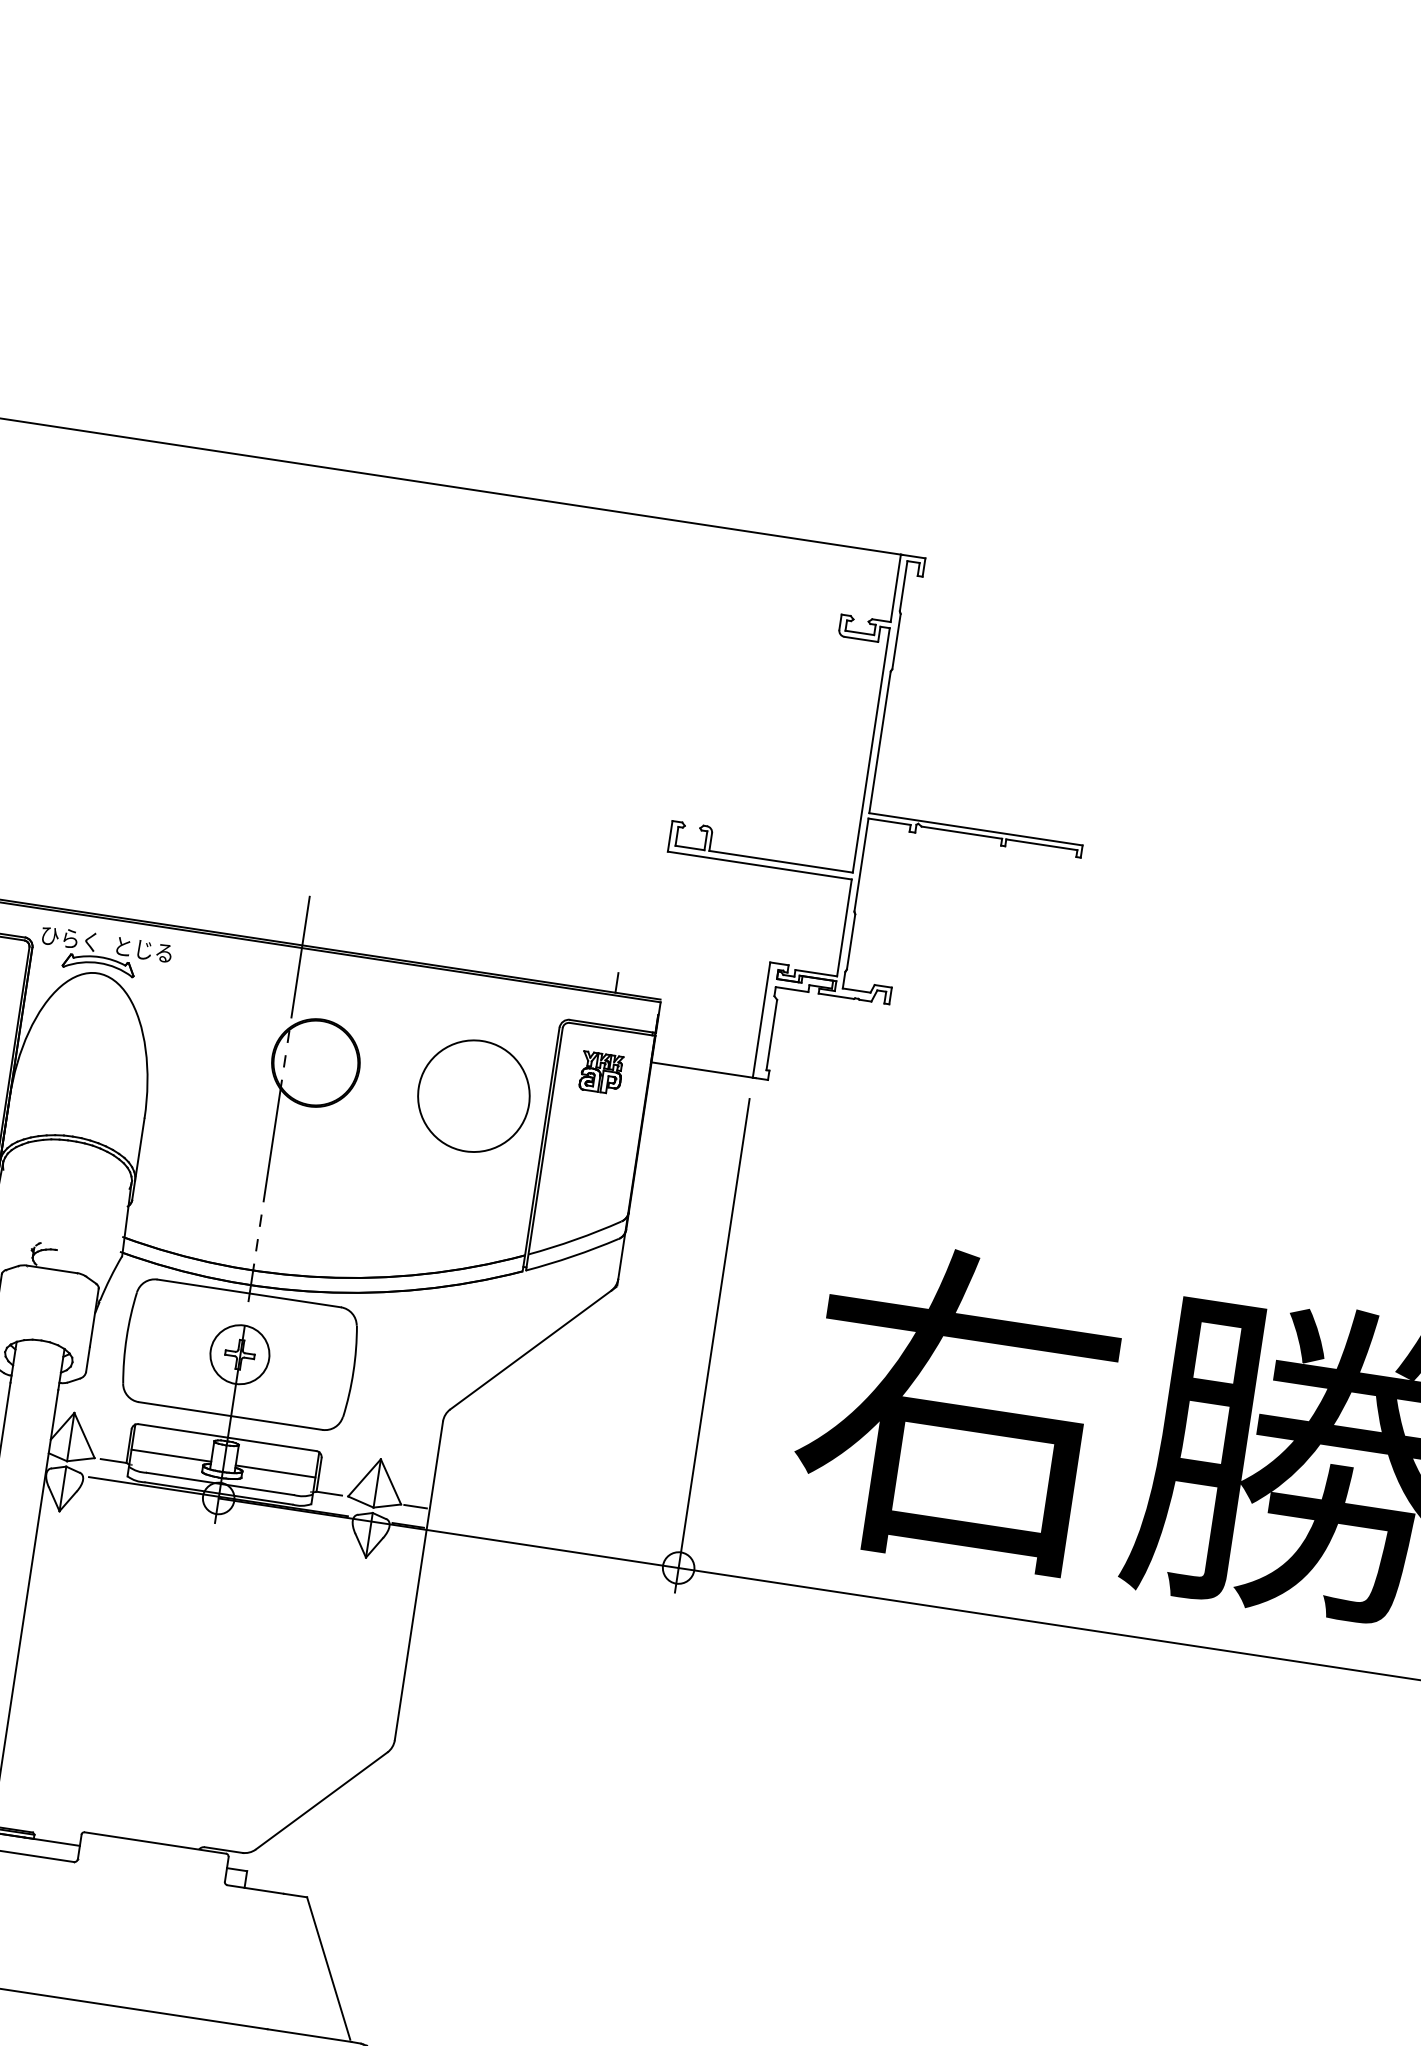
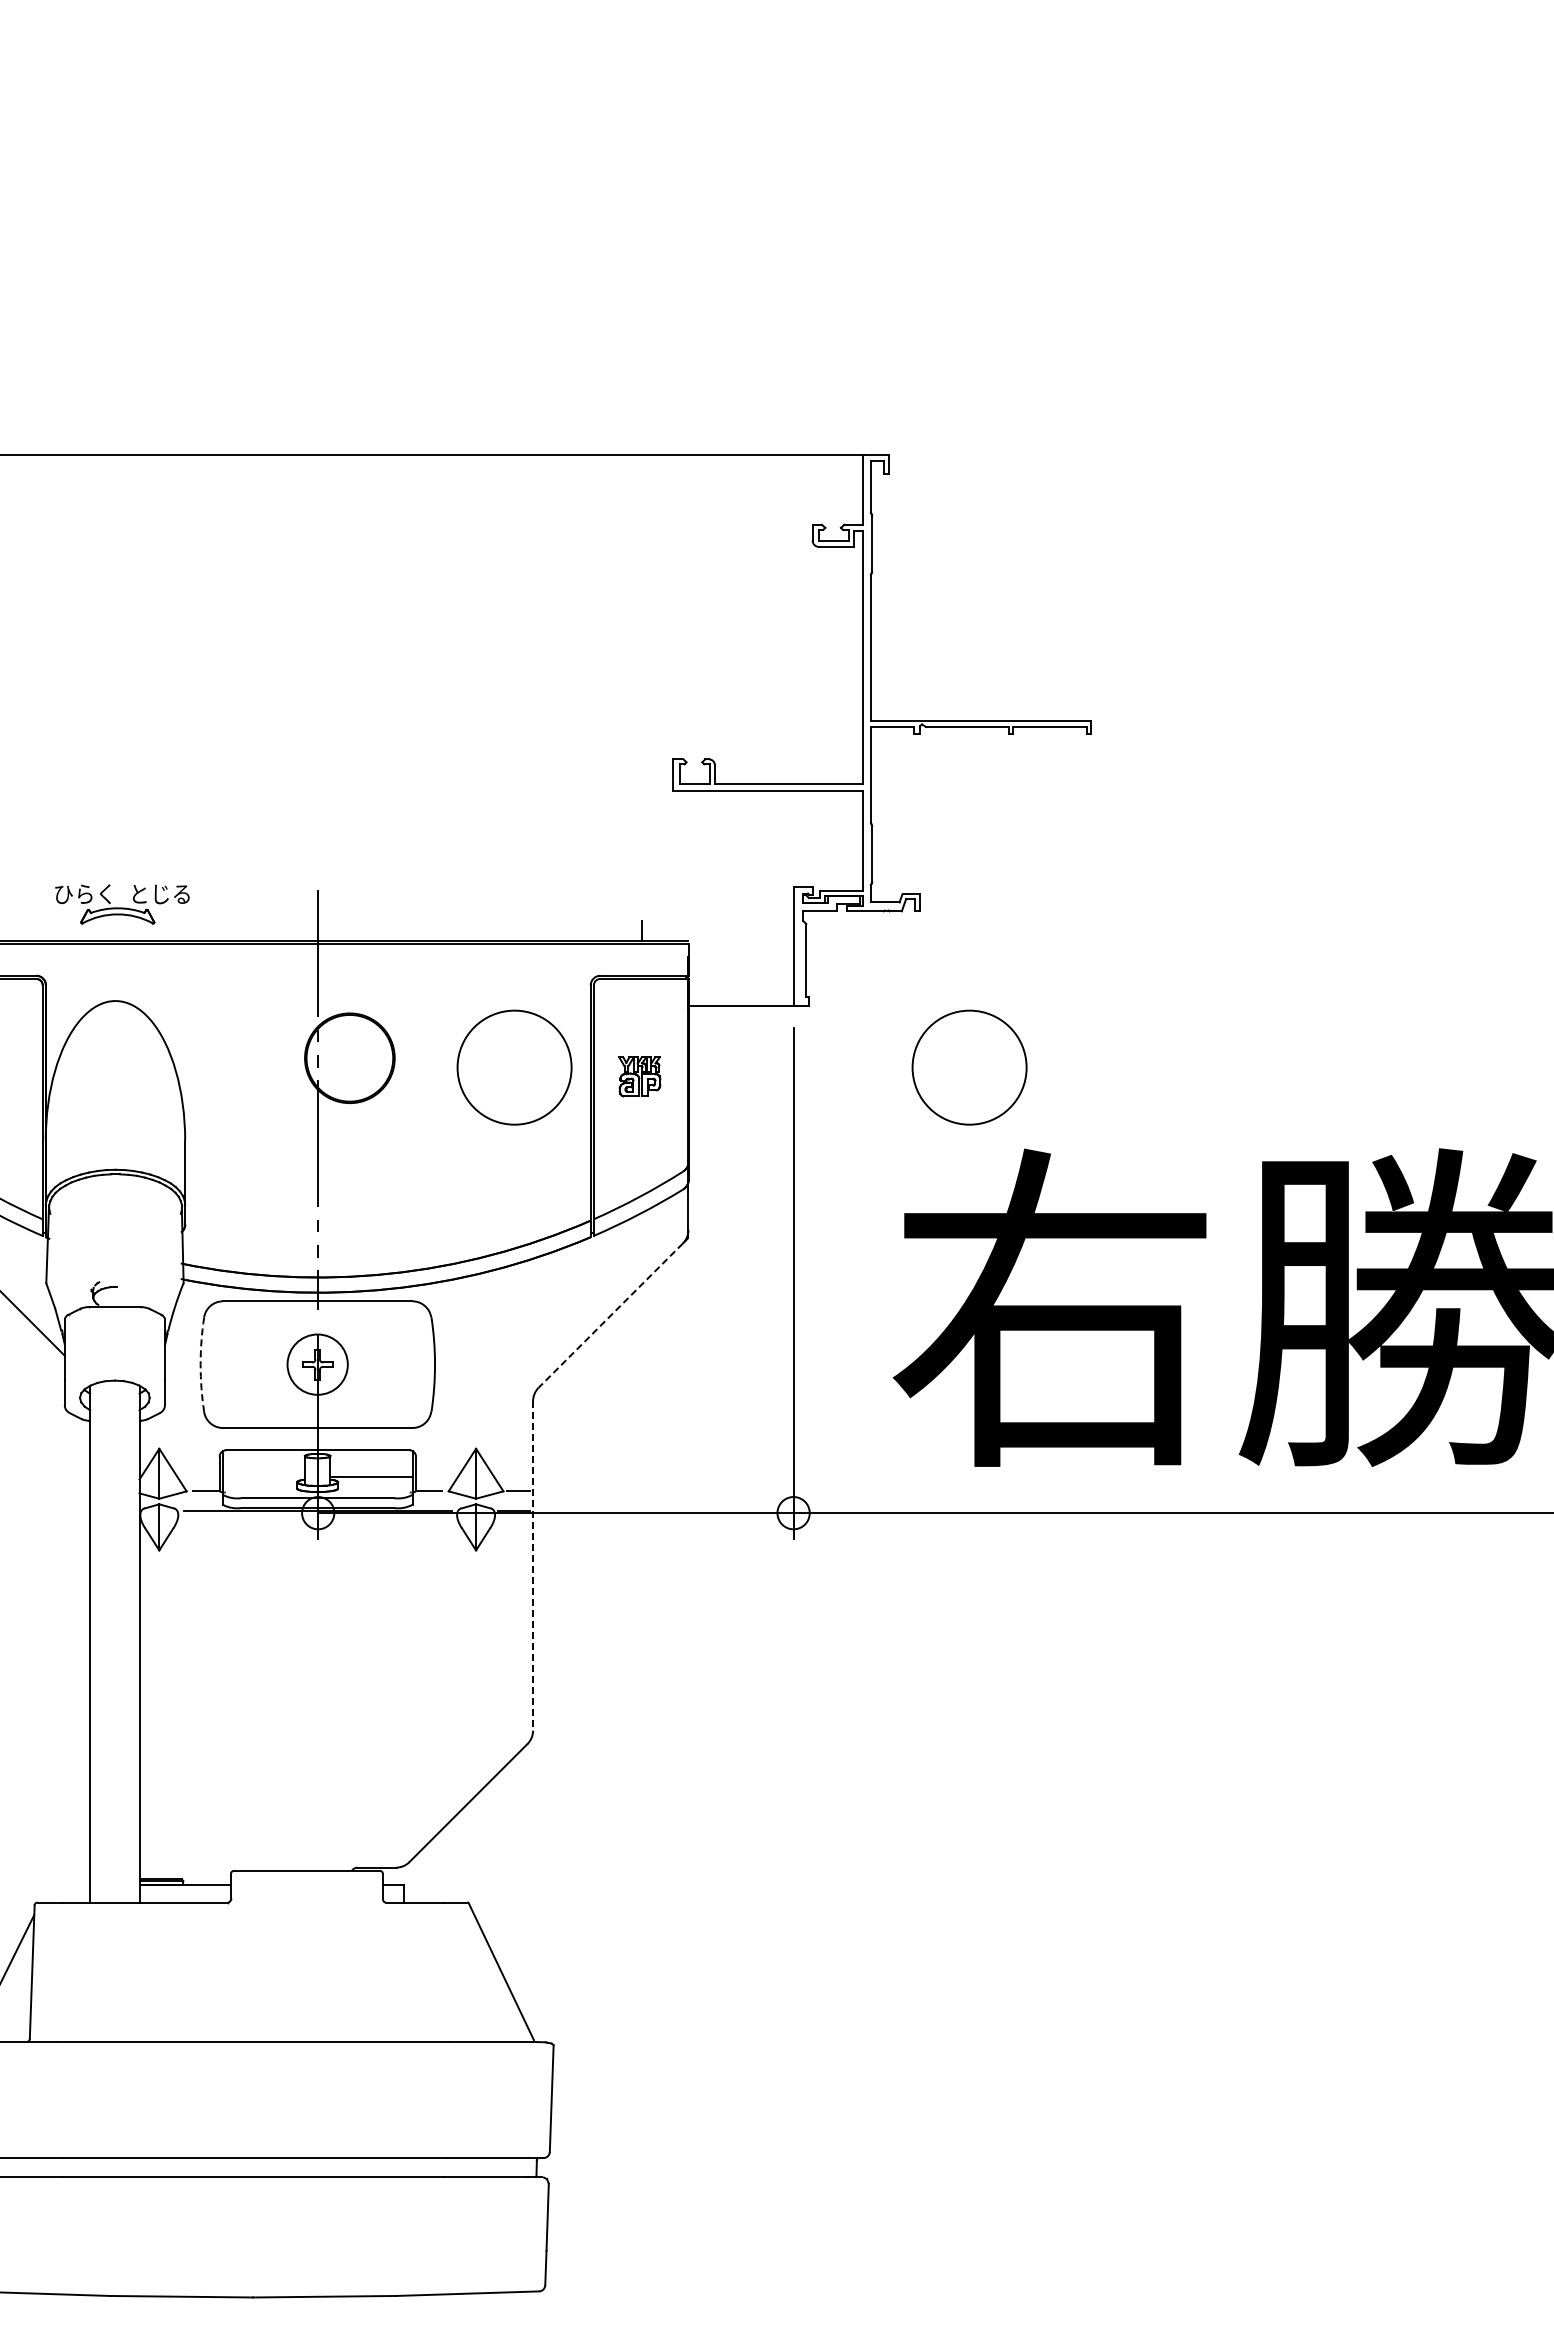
part: (105, 954) -> (122, 904), moved
part: (601, 1072) -> (639, 1076), moved
circle: (914, 1162) -> (969, 1067), added
arc: (126, 1337) -> (200, 1364), solid -> dashed
line: (530, 1350) -> (610, 1315), solid -> dashed
line: (171, 1455) -> (263, 1477), removed
line: (419, 1580) -> (533, 1565), solid -> dashed

